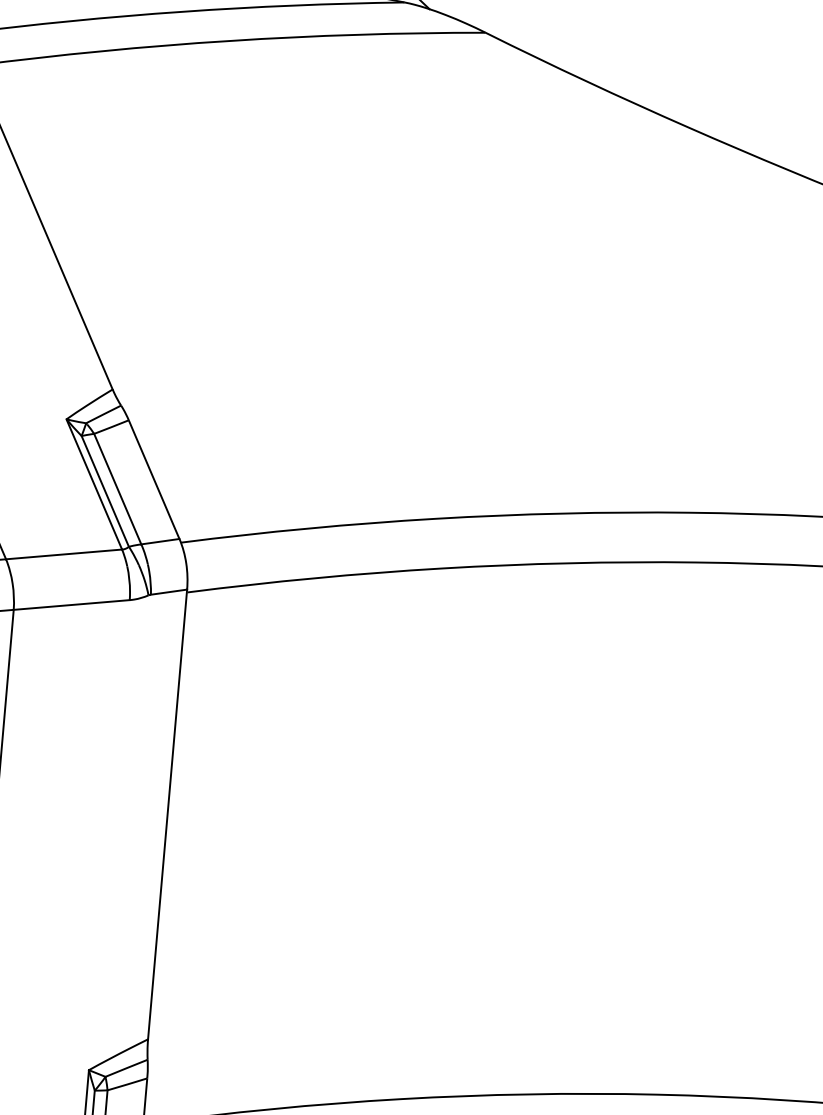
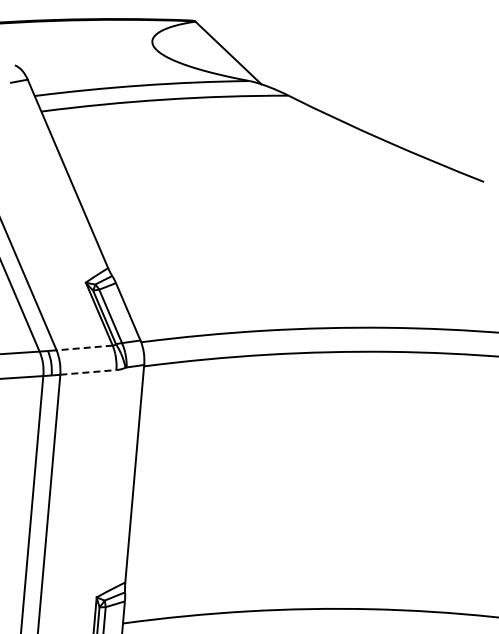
line: (63, 555) -> (84, 348), solid -> dashed
line: (71, 605) -> (88, 372), solid -> dashed

